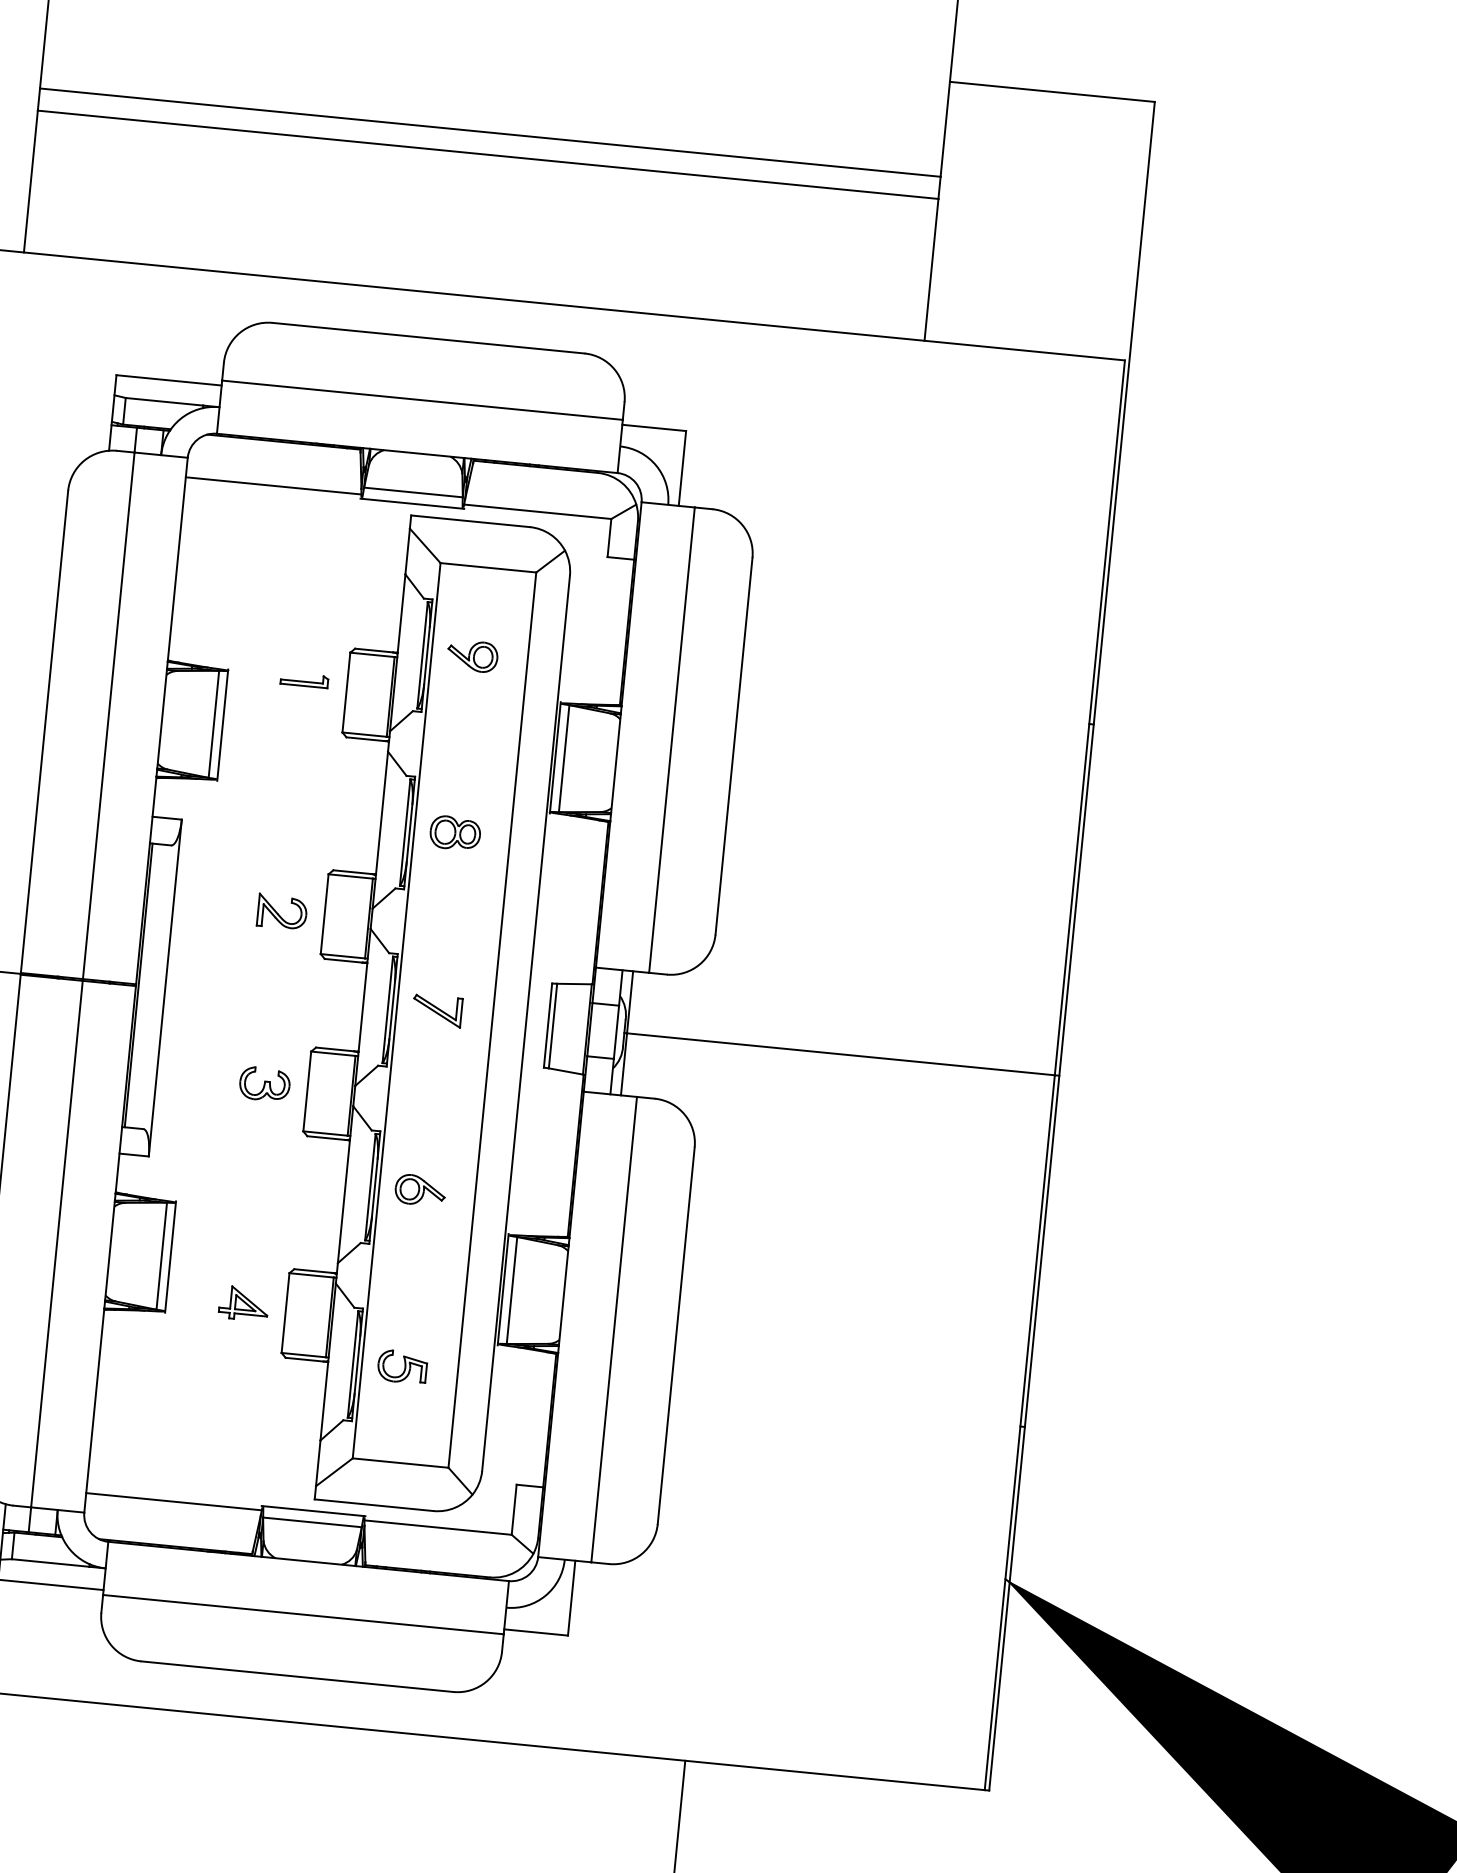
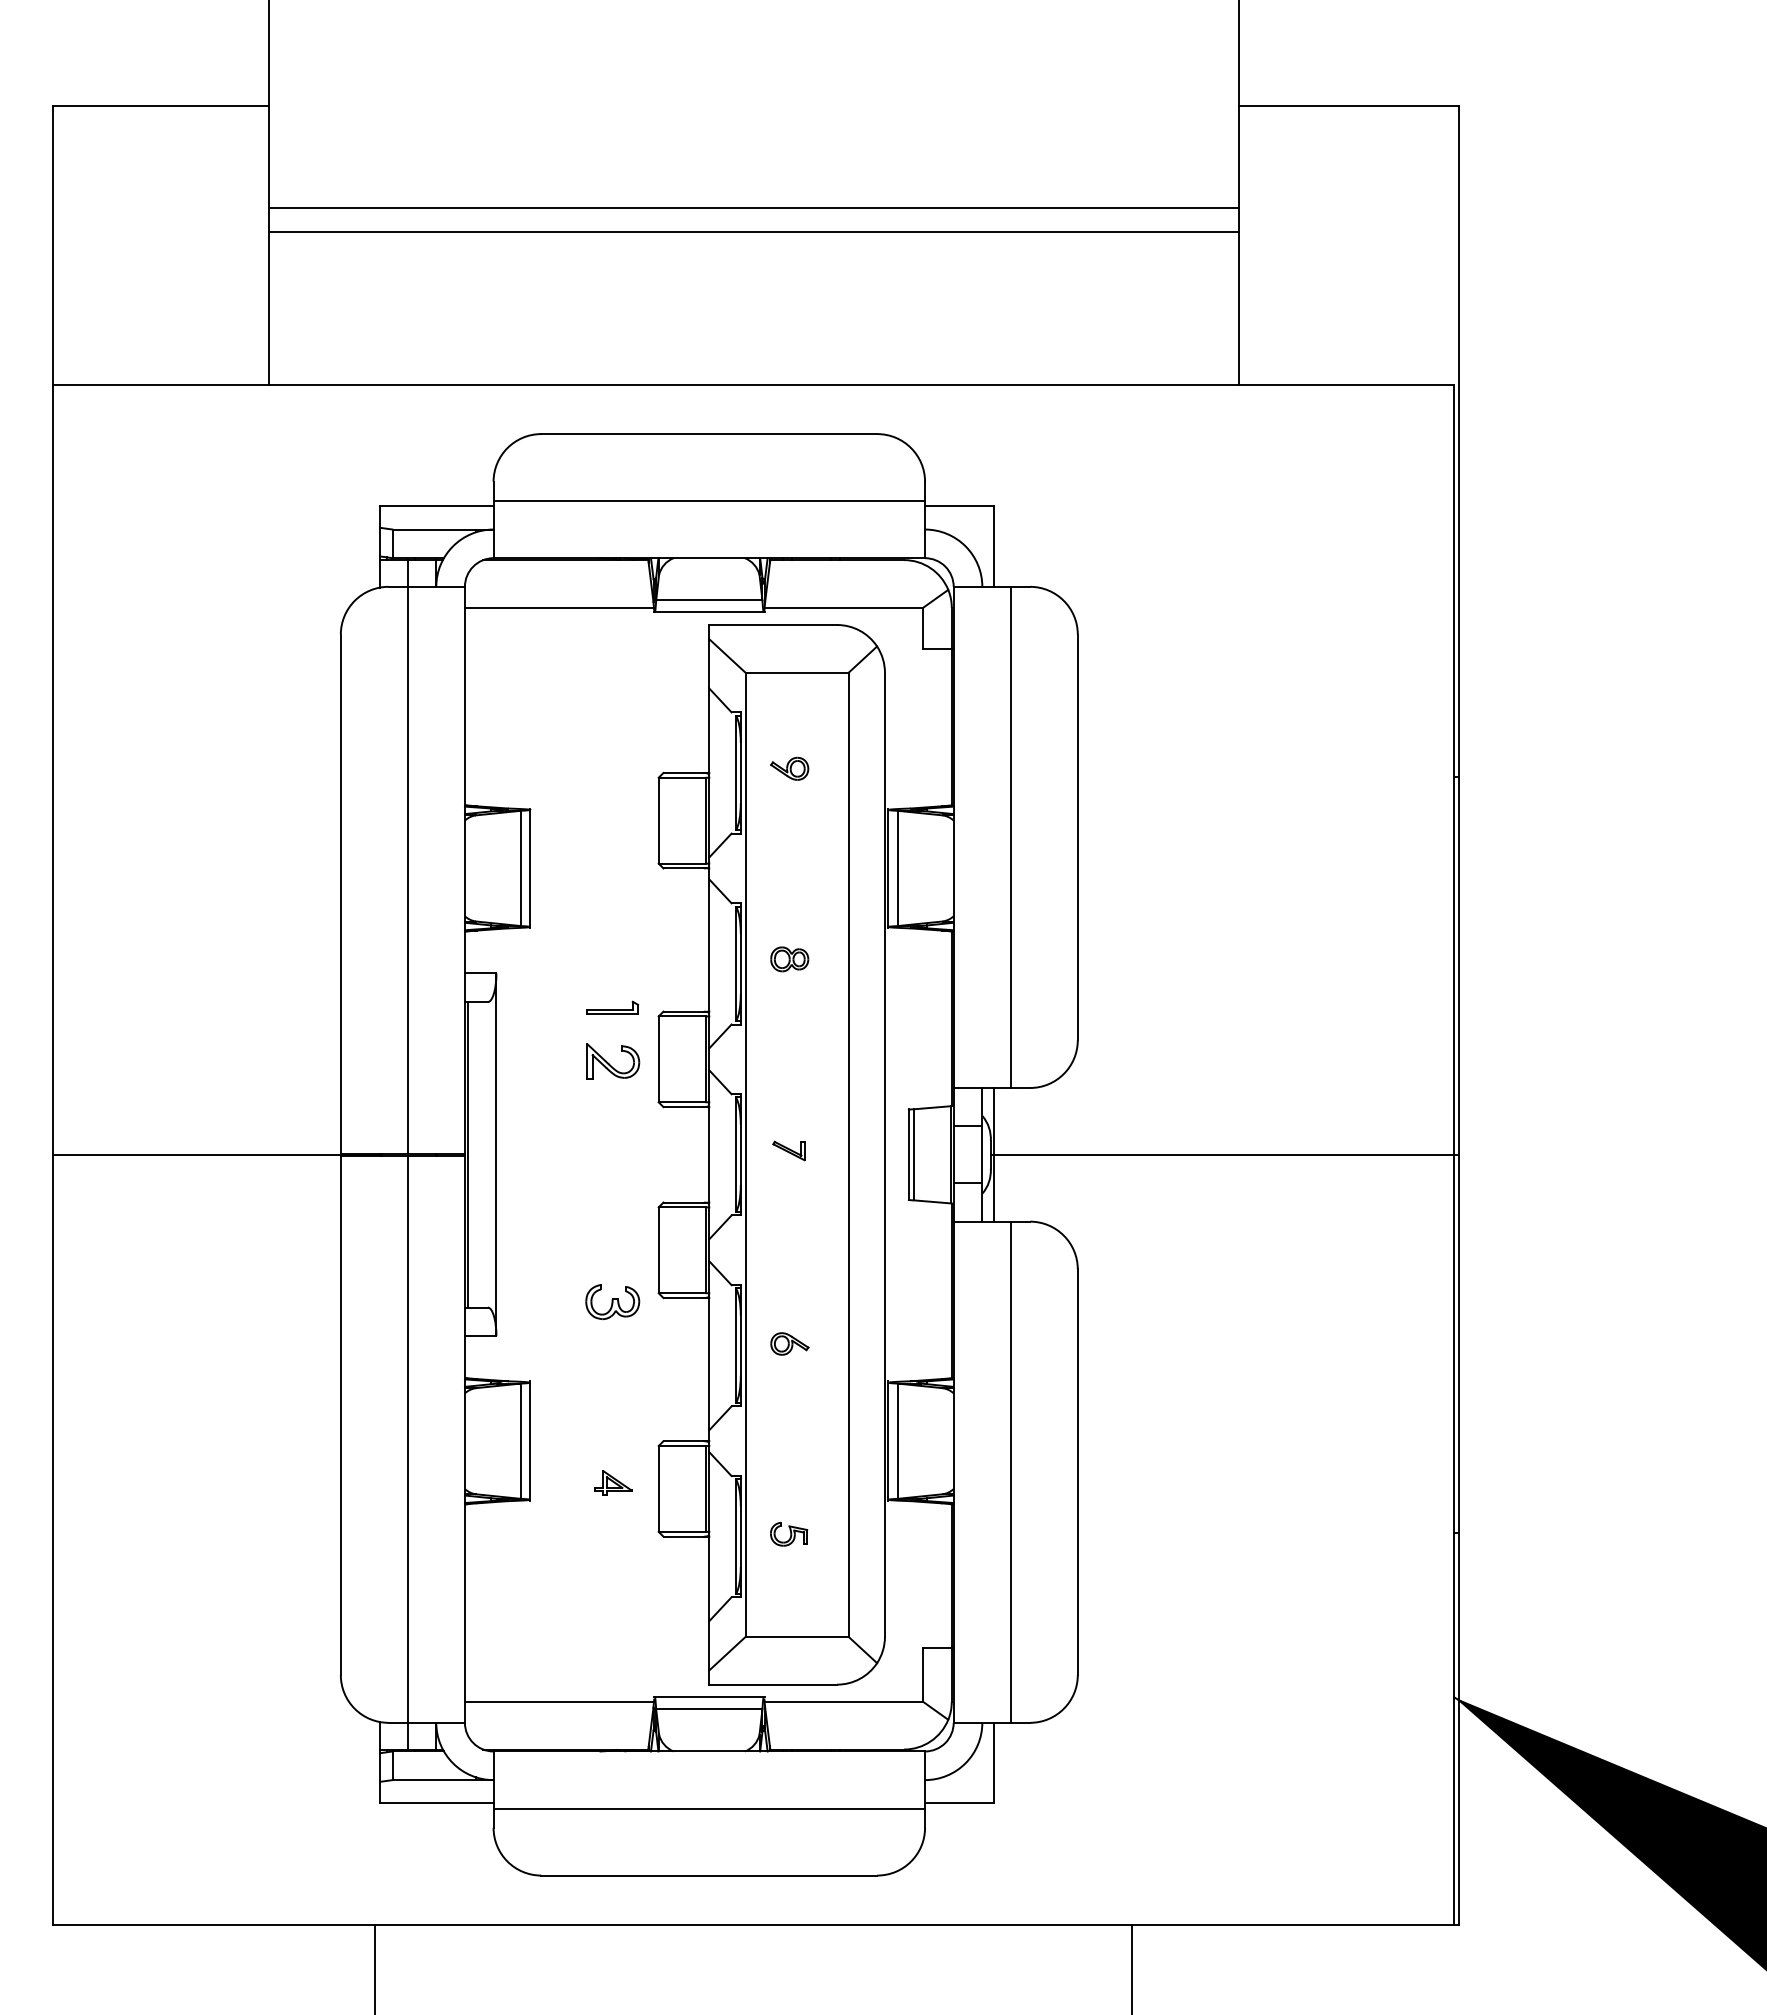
part: (472, 656) -> (789, 768), size x0.7
part: (304, 679) -> (612, 1007), moved
part: (455, 833) -> (789, 959), size x0.7
part: (436, 1010) -> (788, 1150), size x0.6
part: (264, 1084) -> (612, 1302), moved
part: (420, 1189) -> (789, 1343), size x0.7
part: (244, 1302) -> (613, 1482), size x0.7
part: (401, 1367) -> (788, 1534), size x0.7

